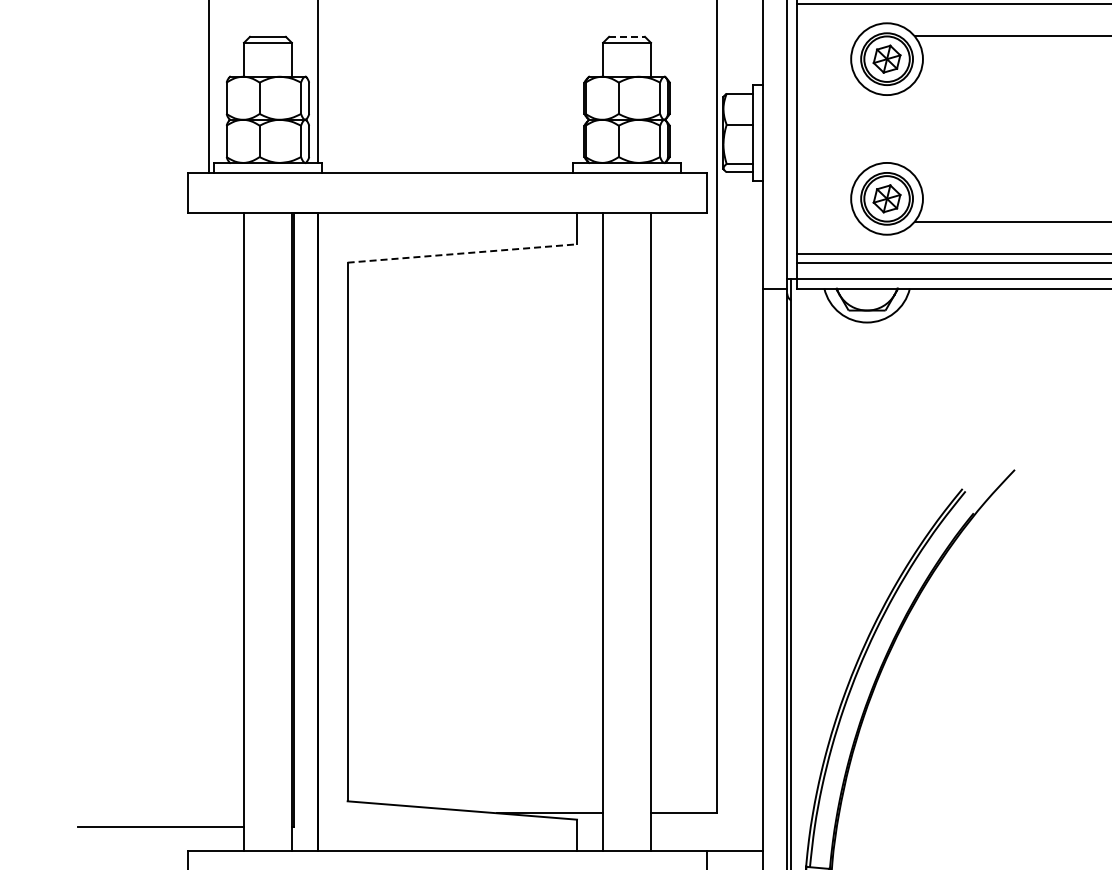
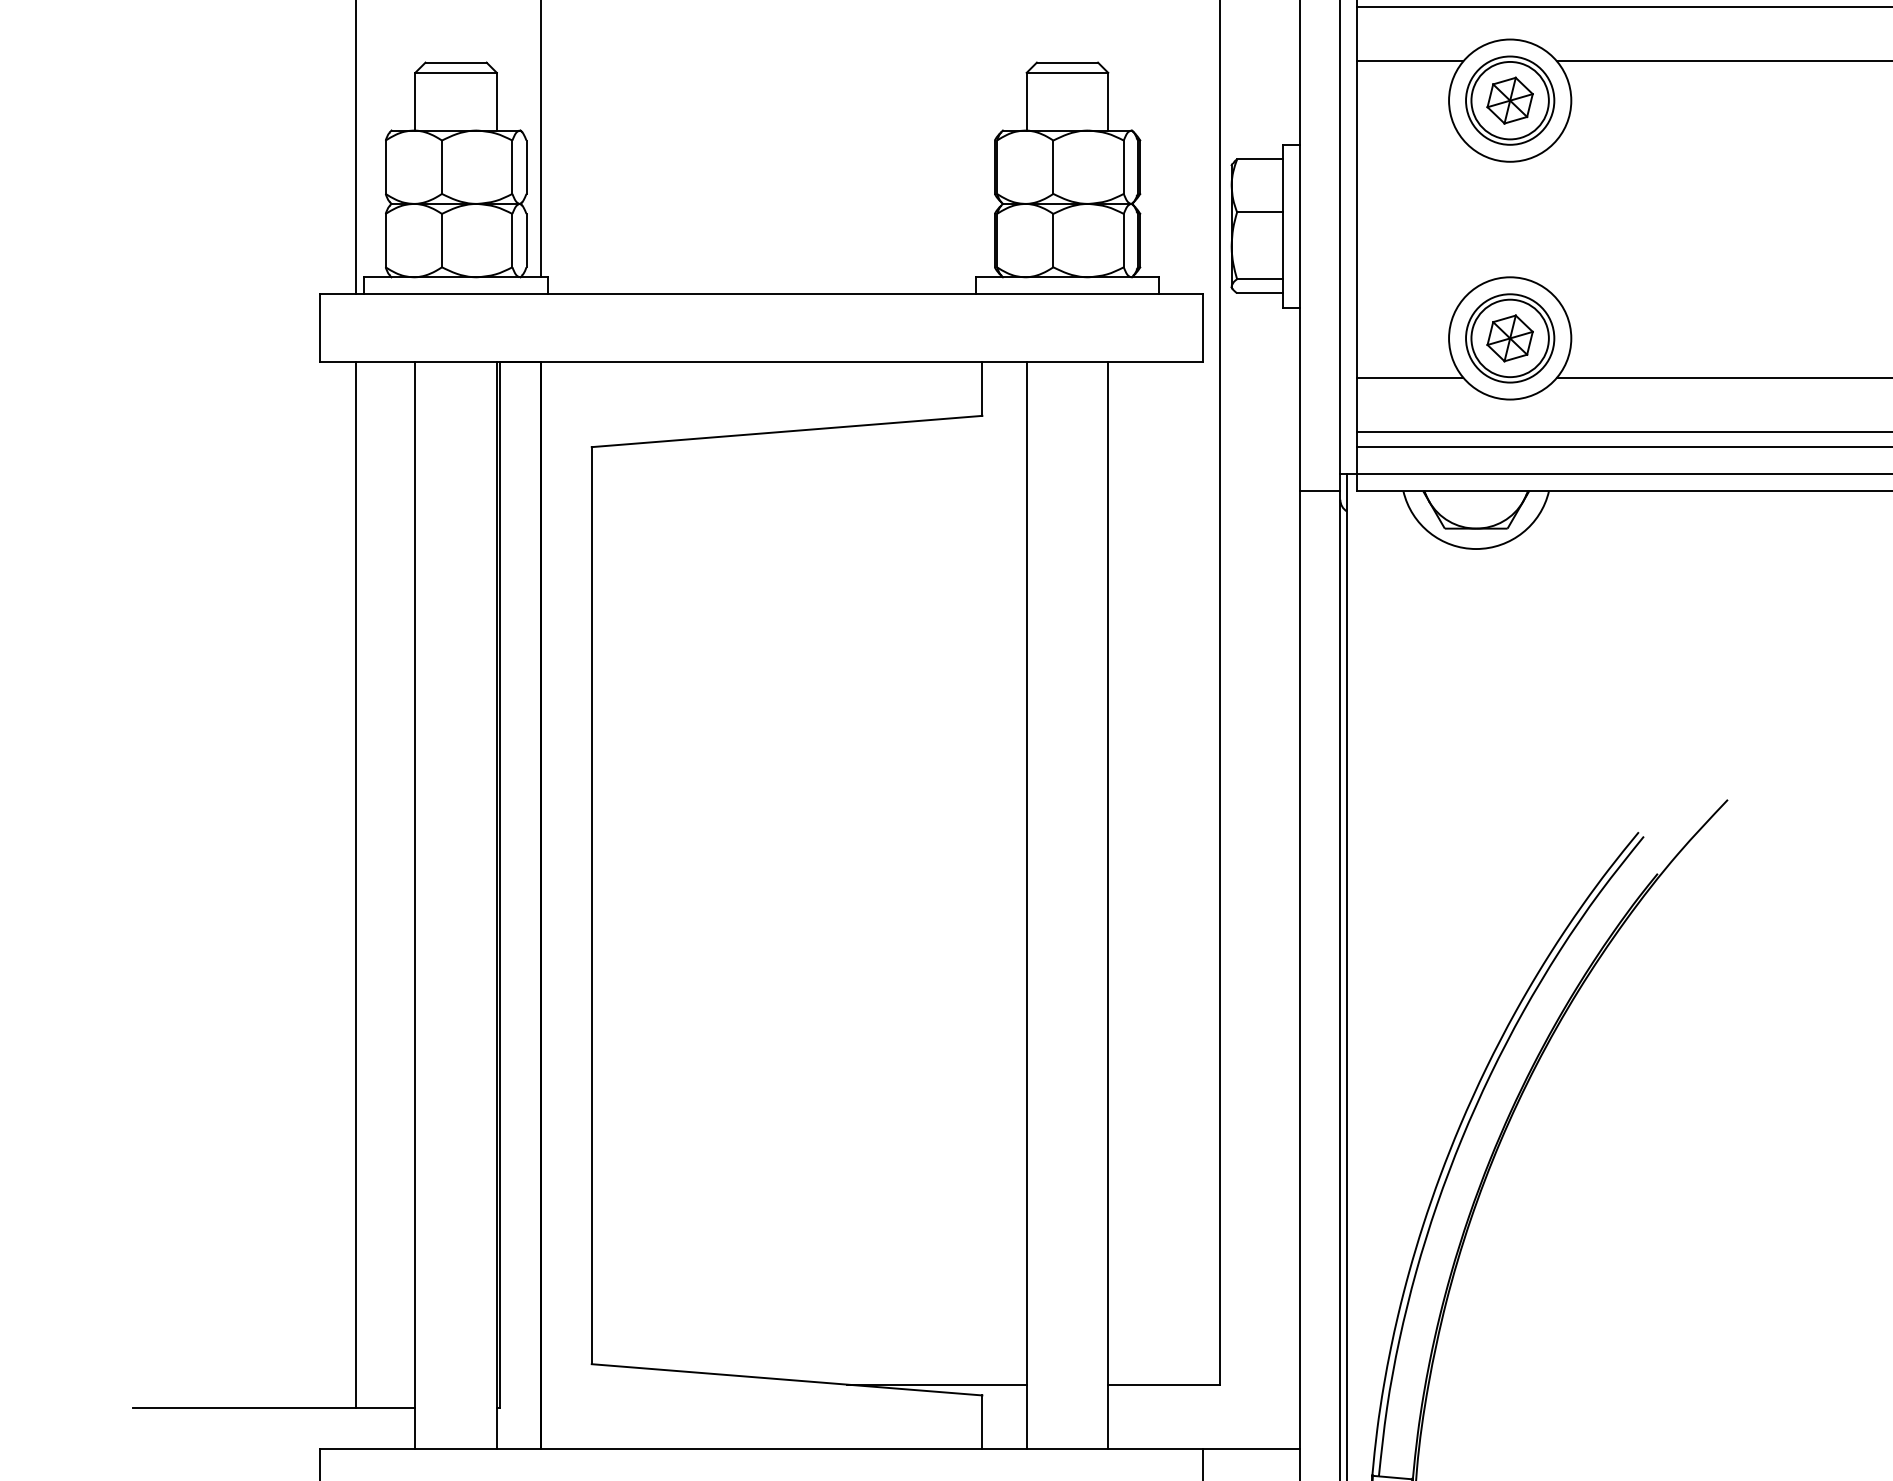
line: (627, 36) -> (1068, 62), dashed -> solid
line: (828, 36) -> (1410, 62), added
line: (828, 221) -> (1410, 376), added
line: (462, 253) -> (787, 431), dashed -> solid
line: (209, 519) -> (356, 884), added

